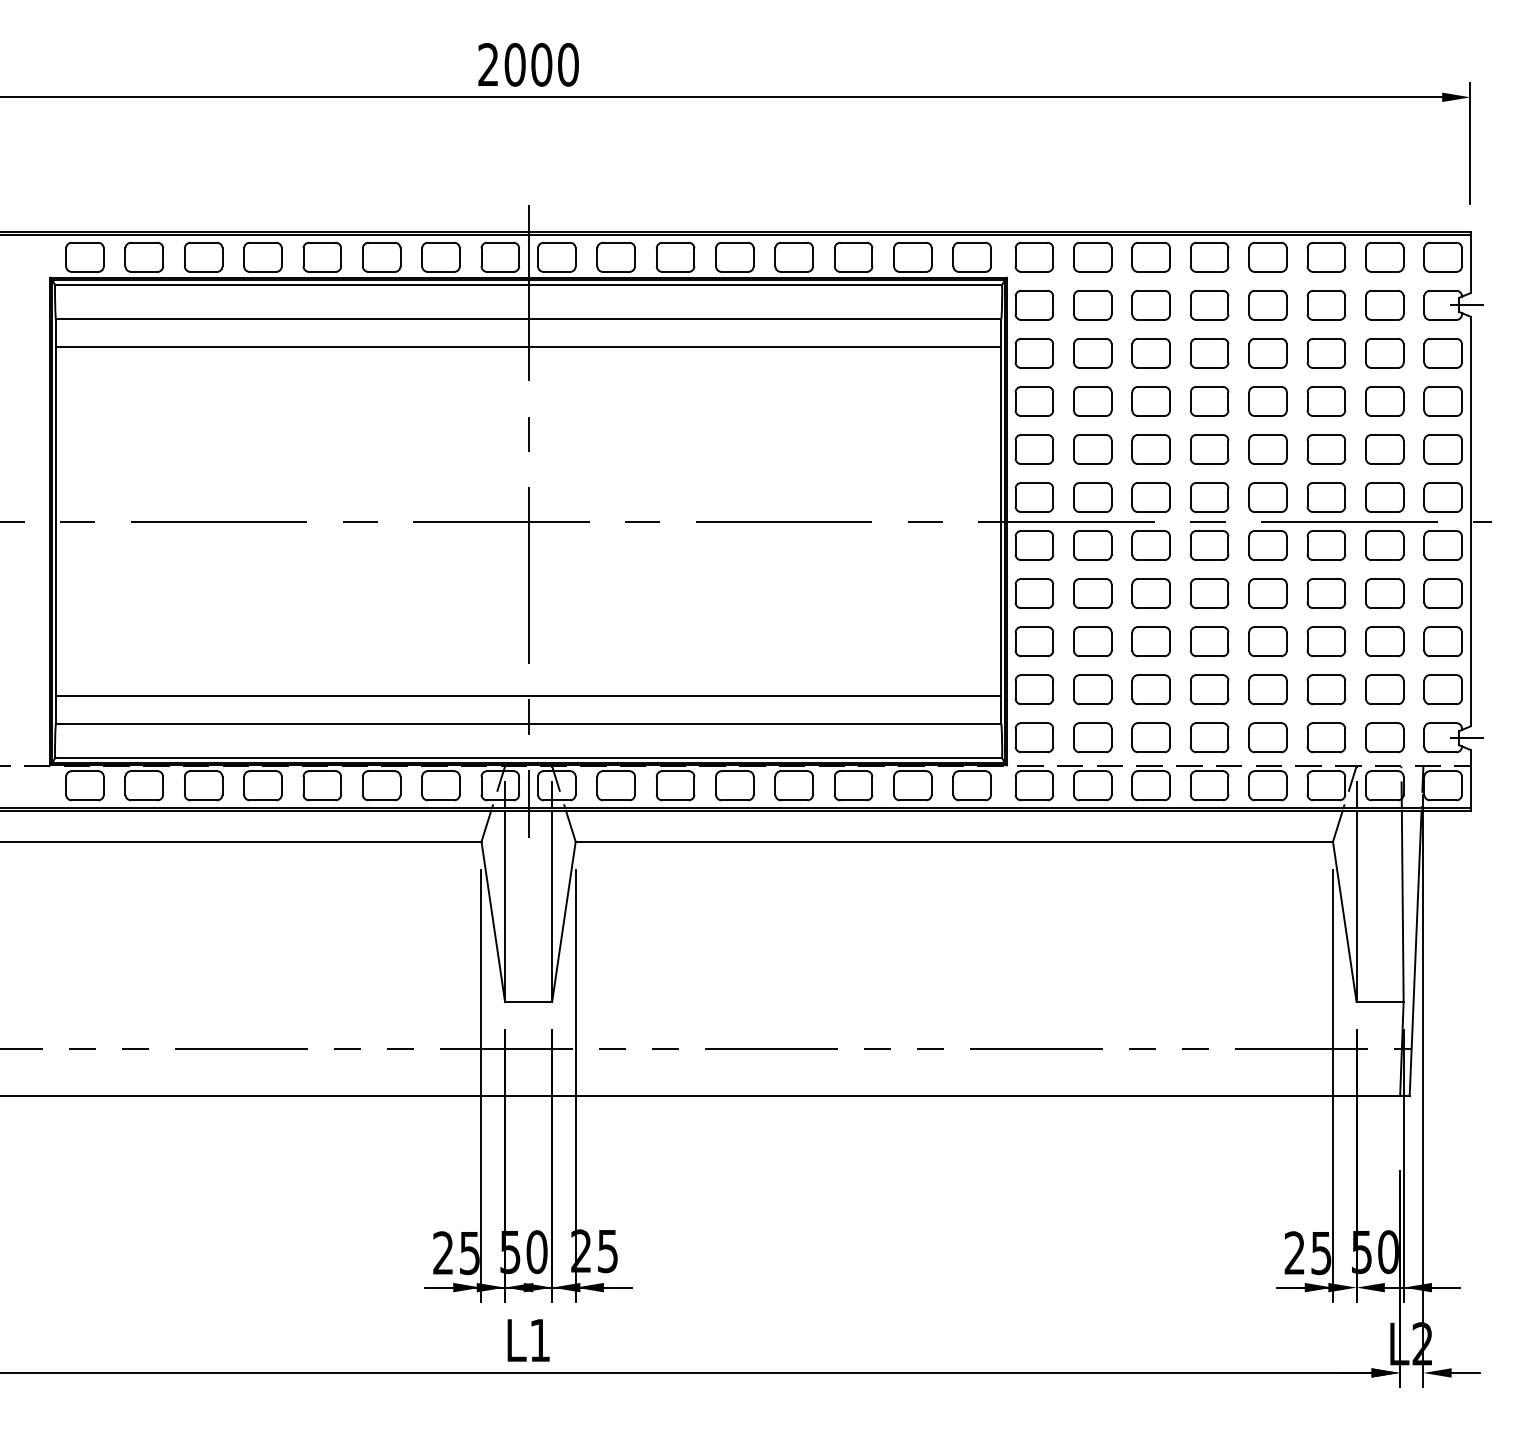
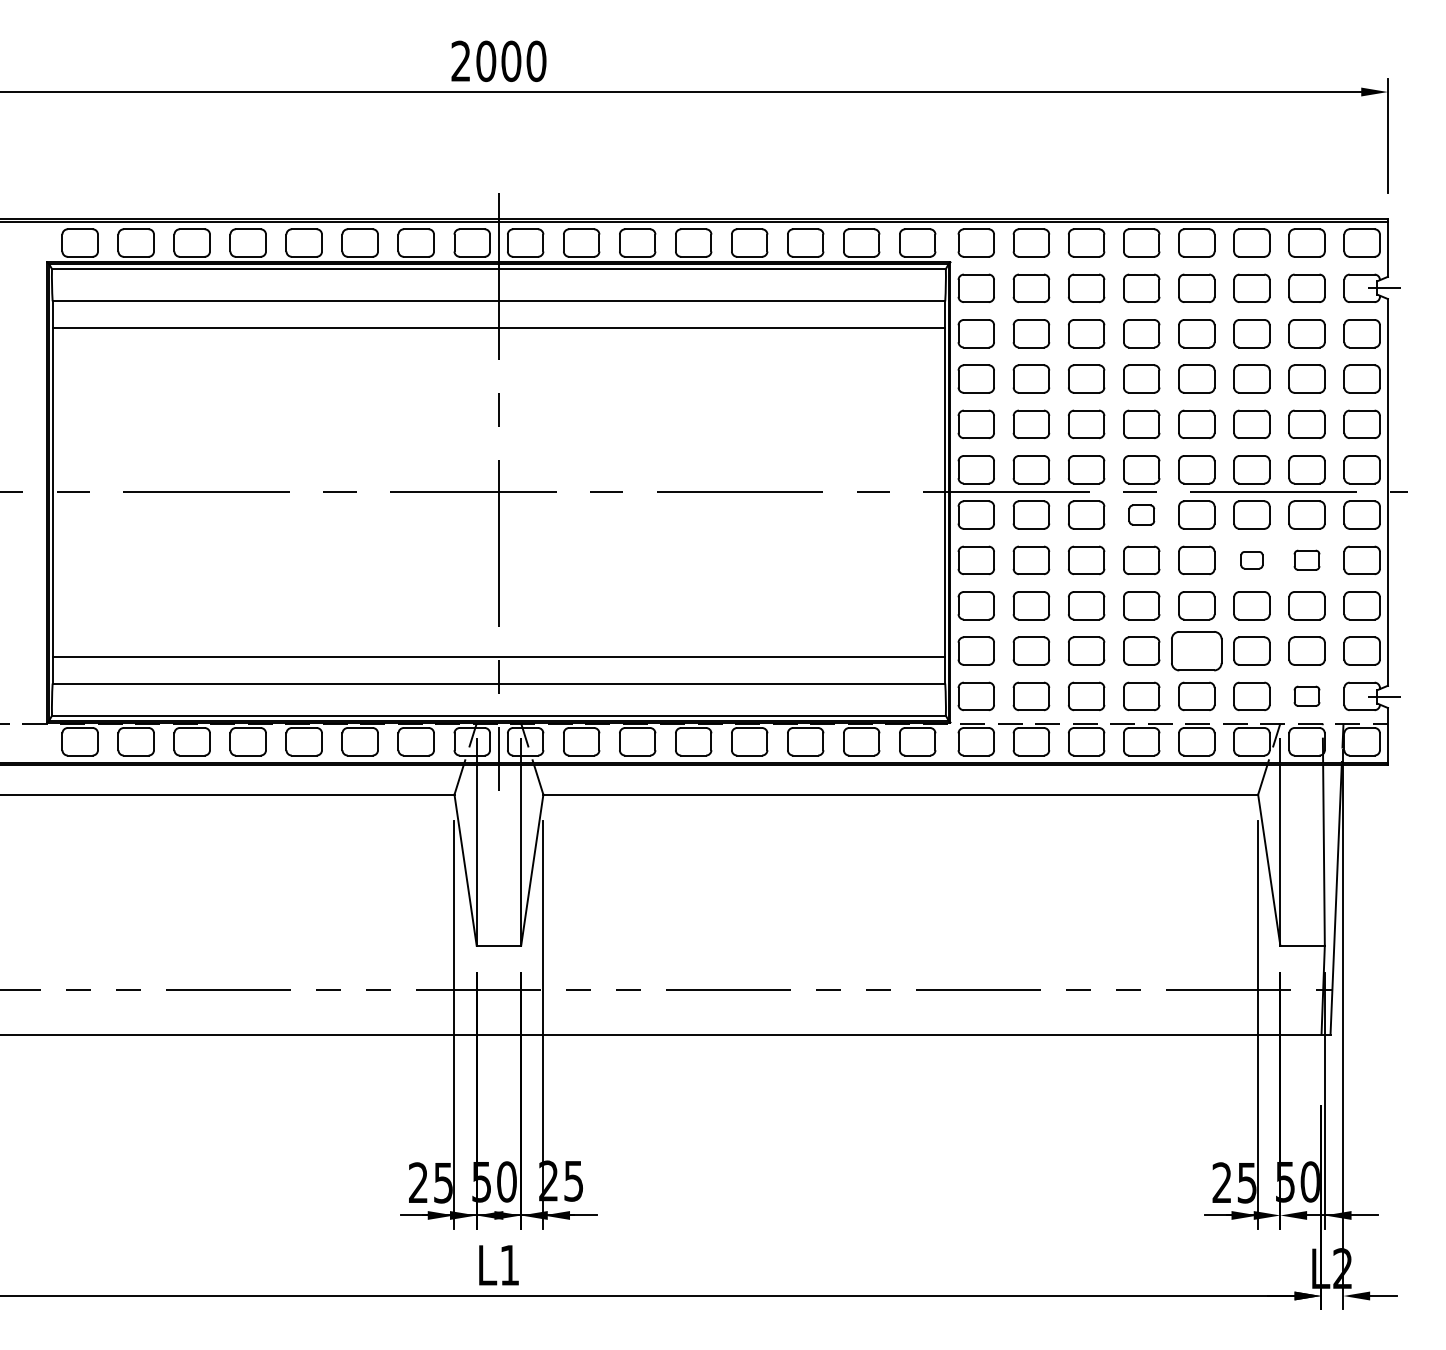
part: (1209, 544) -> (1141, 514), size x0.7
part: (1325, 592) -> (1251, 559), size x0.6
part: (1384, 592) -> (1306, 559), size x0.7
part: (1267, 689) -> (1196, 650), size x1.4
part: (1384, 736) -> (1306, 695), size x0.7

